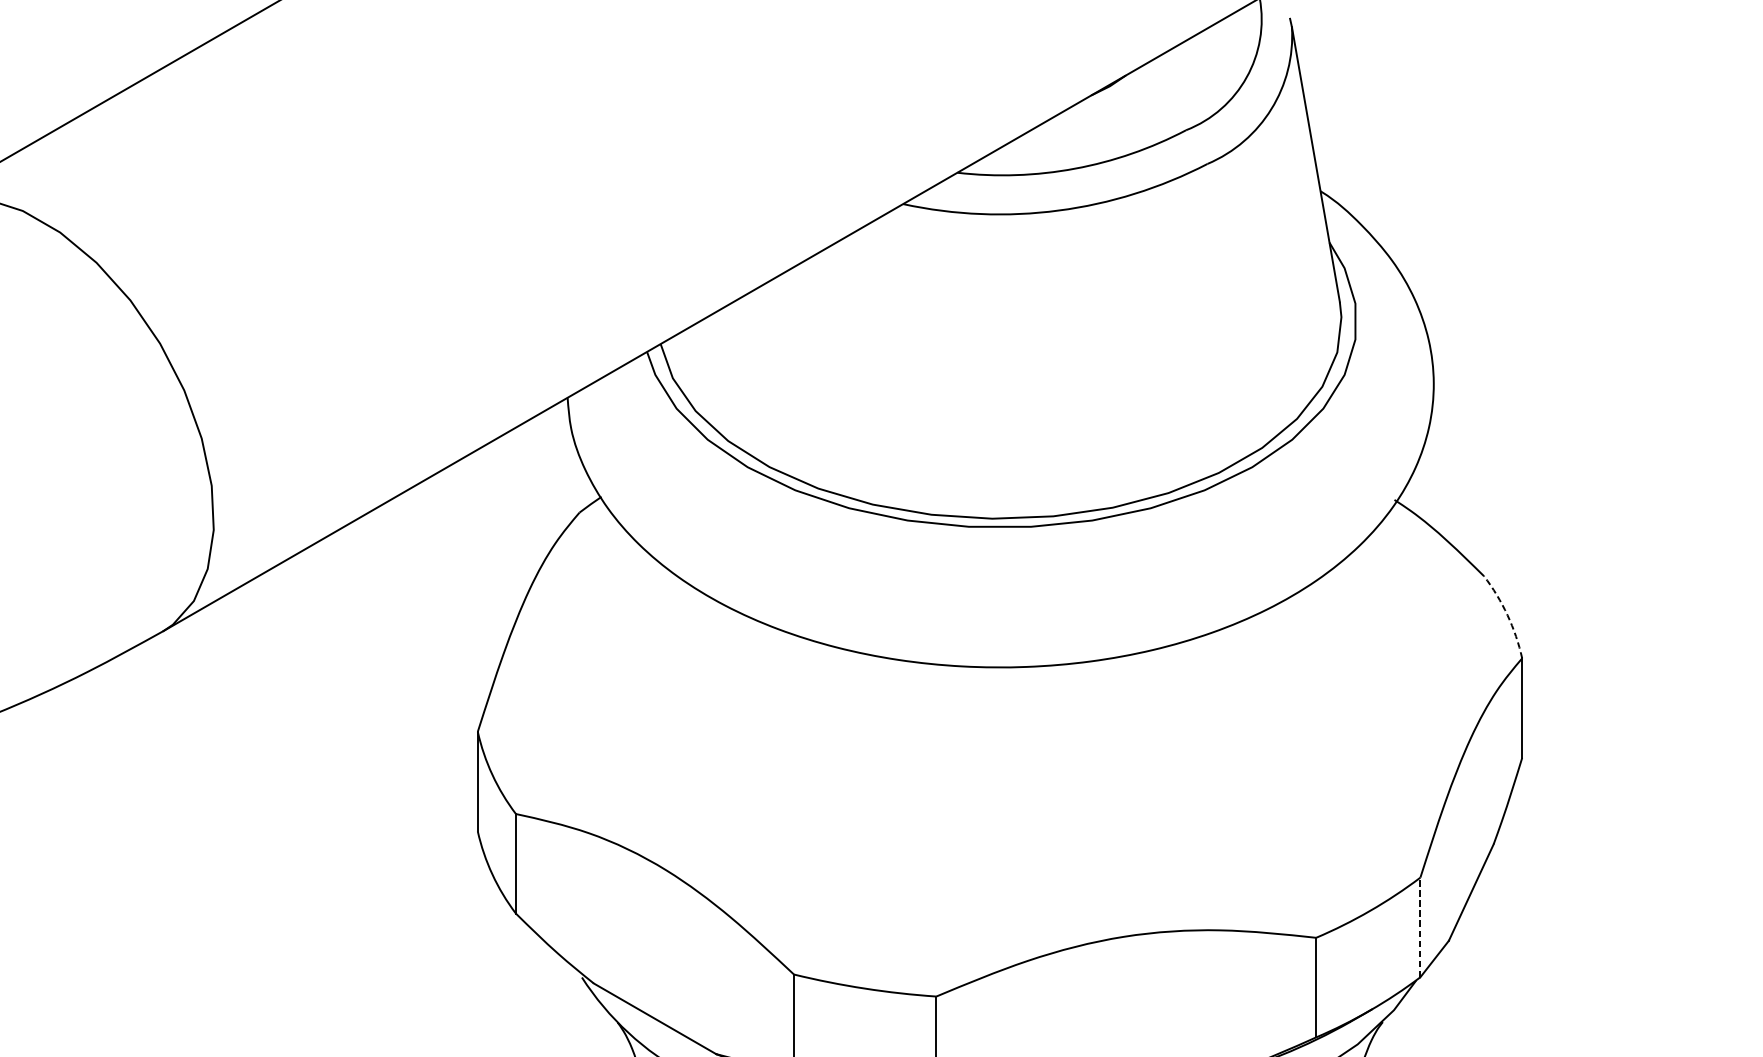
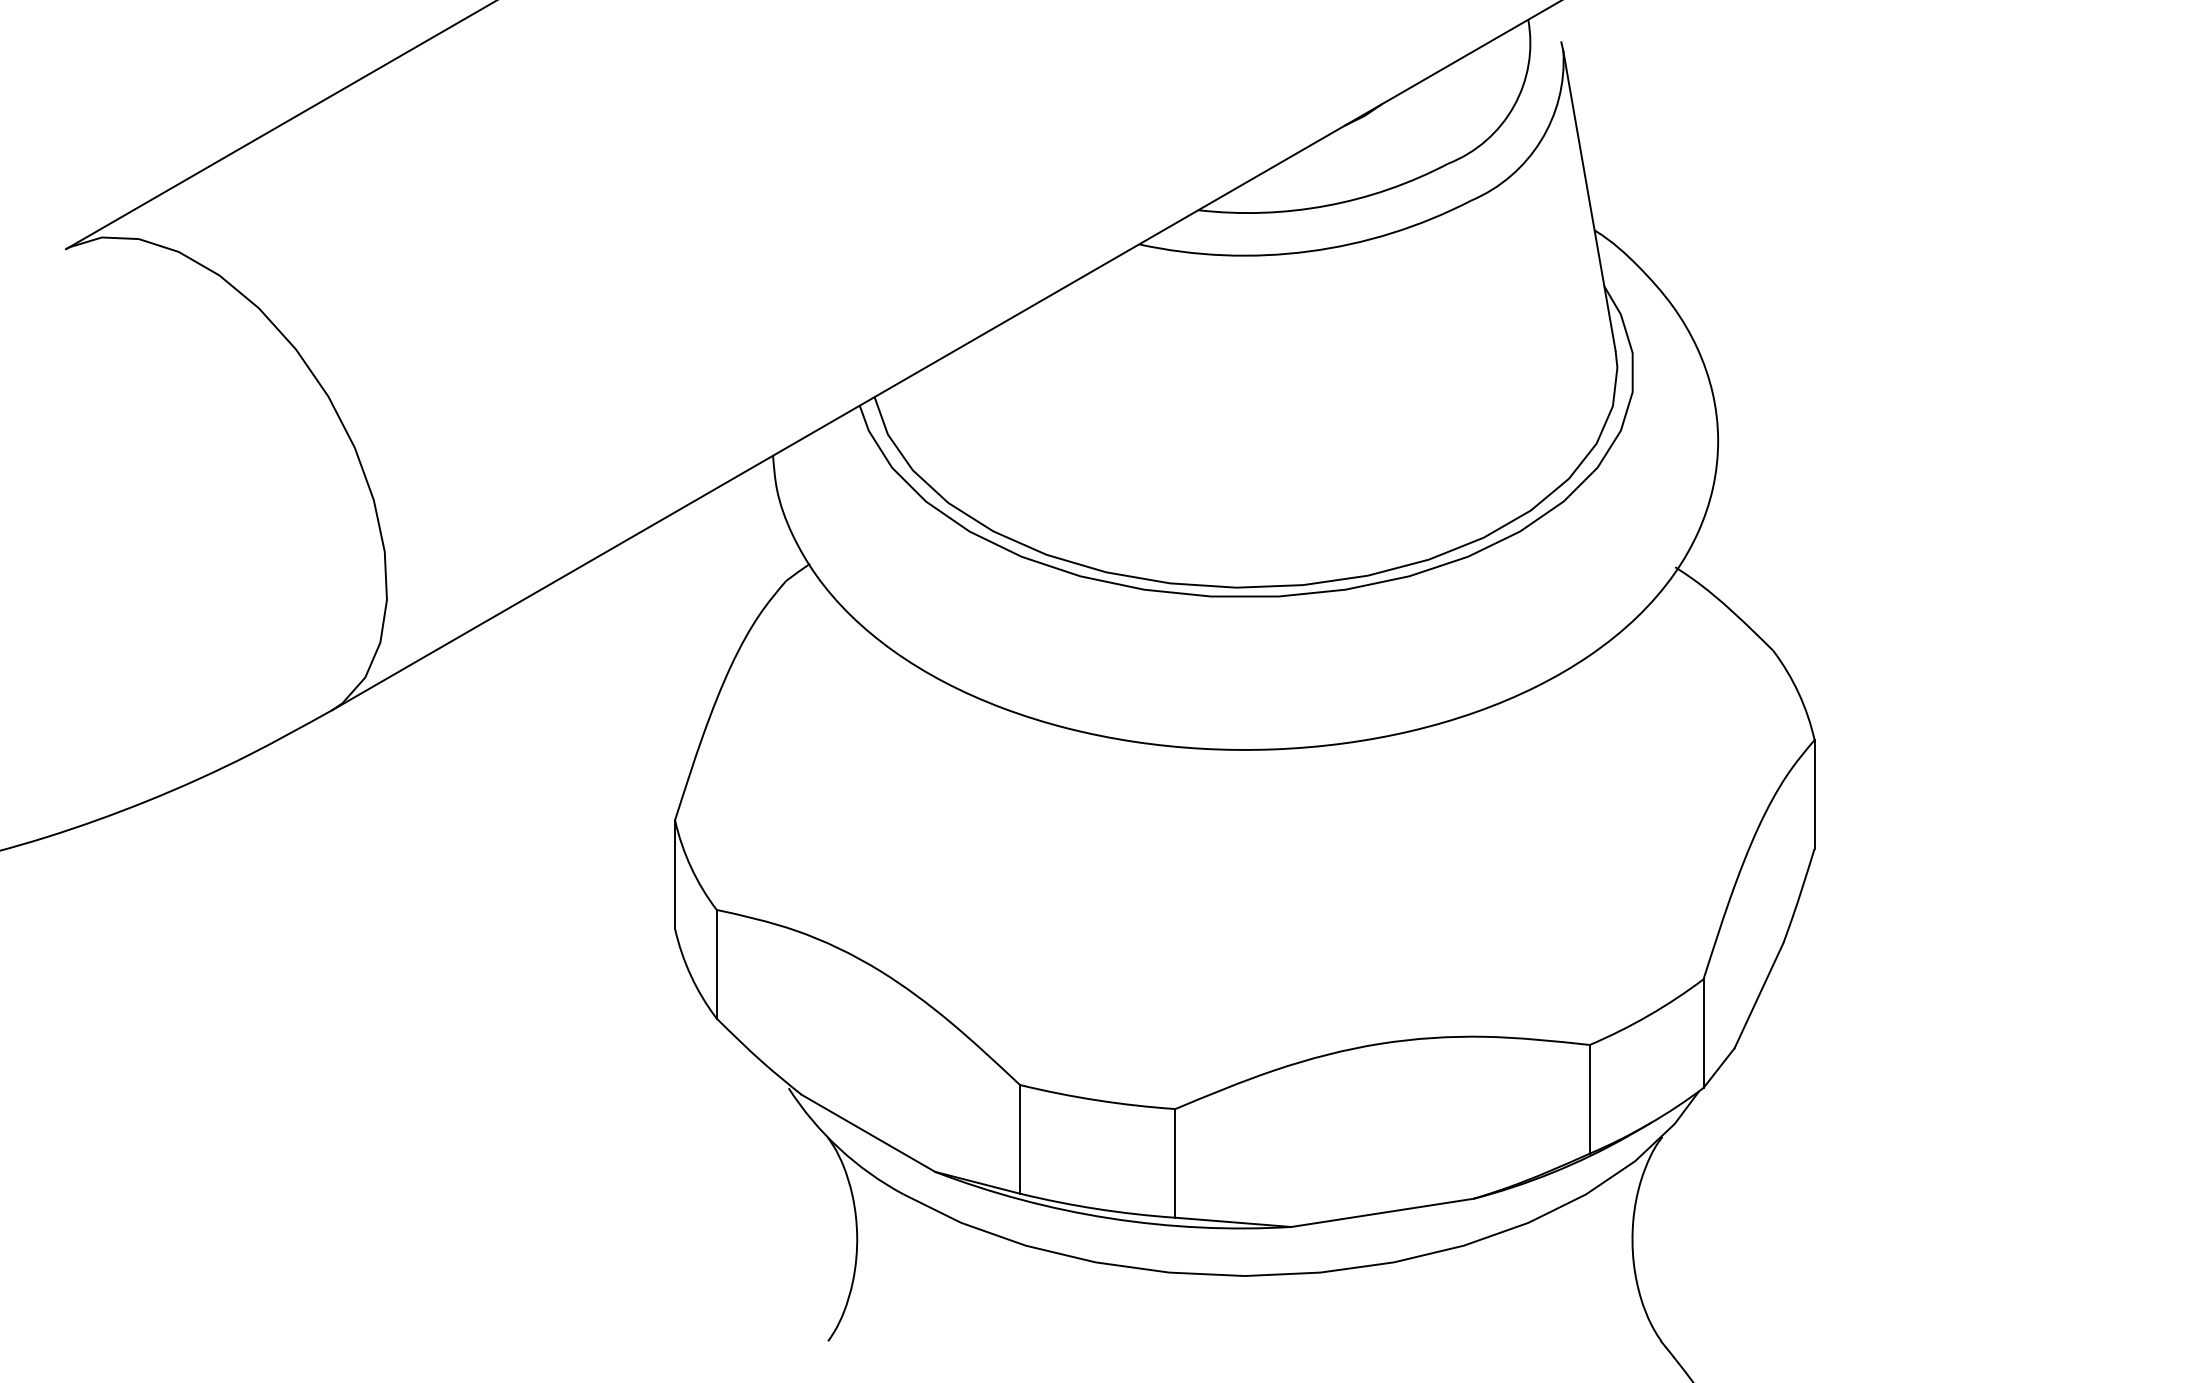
arc: (1507, 615) -> (1798, 693), dashed -> solid
line: (1420, 927) -> (1703, 1033), dashed -> solid

